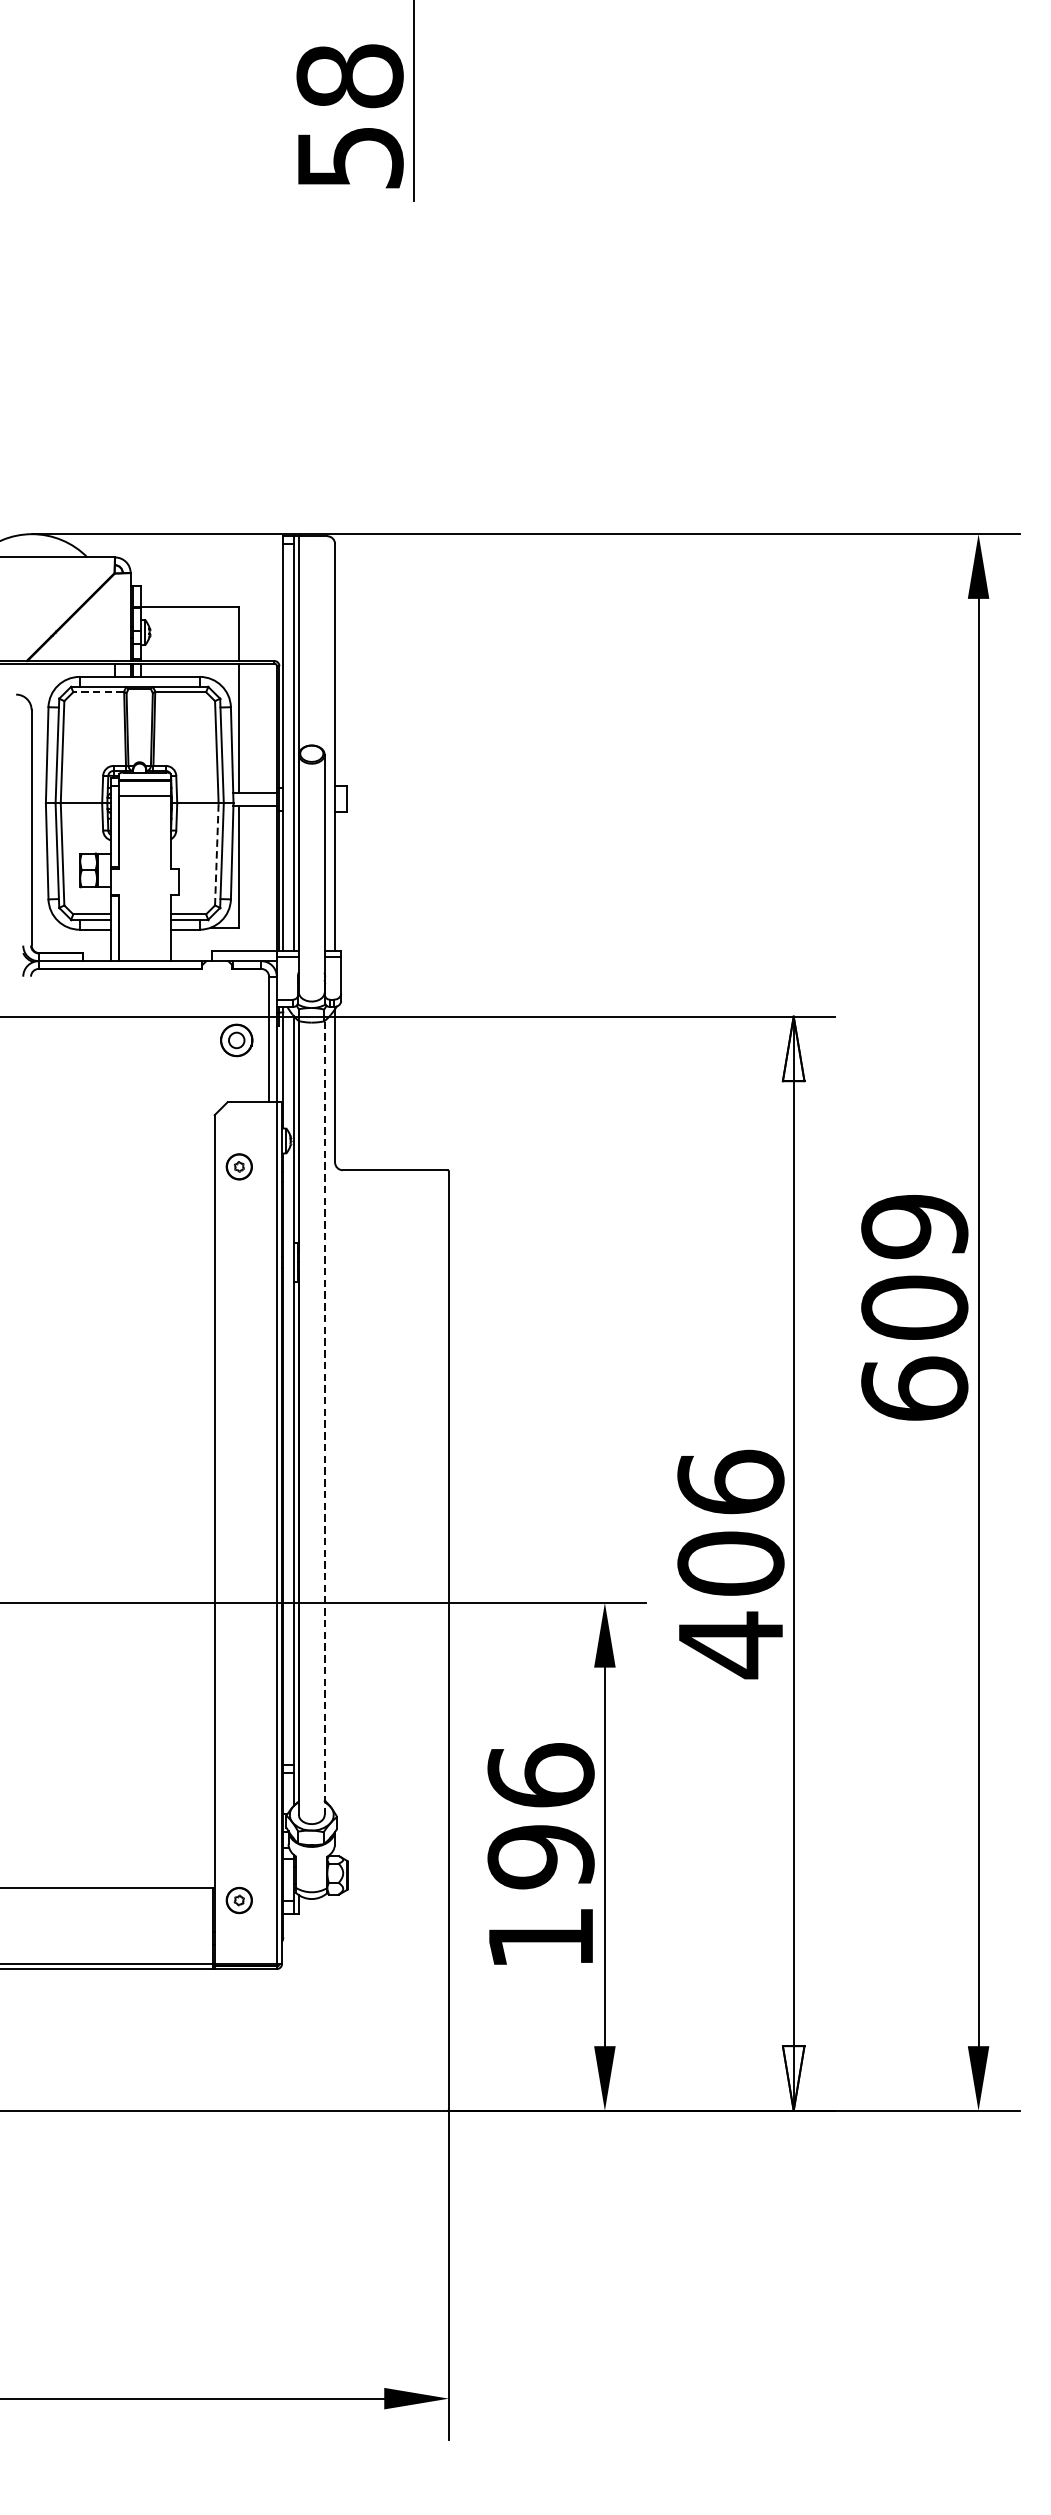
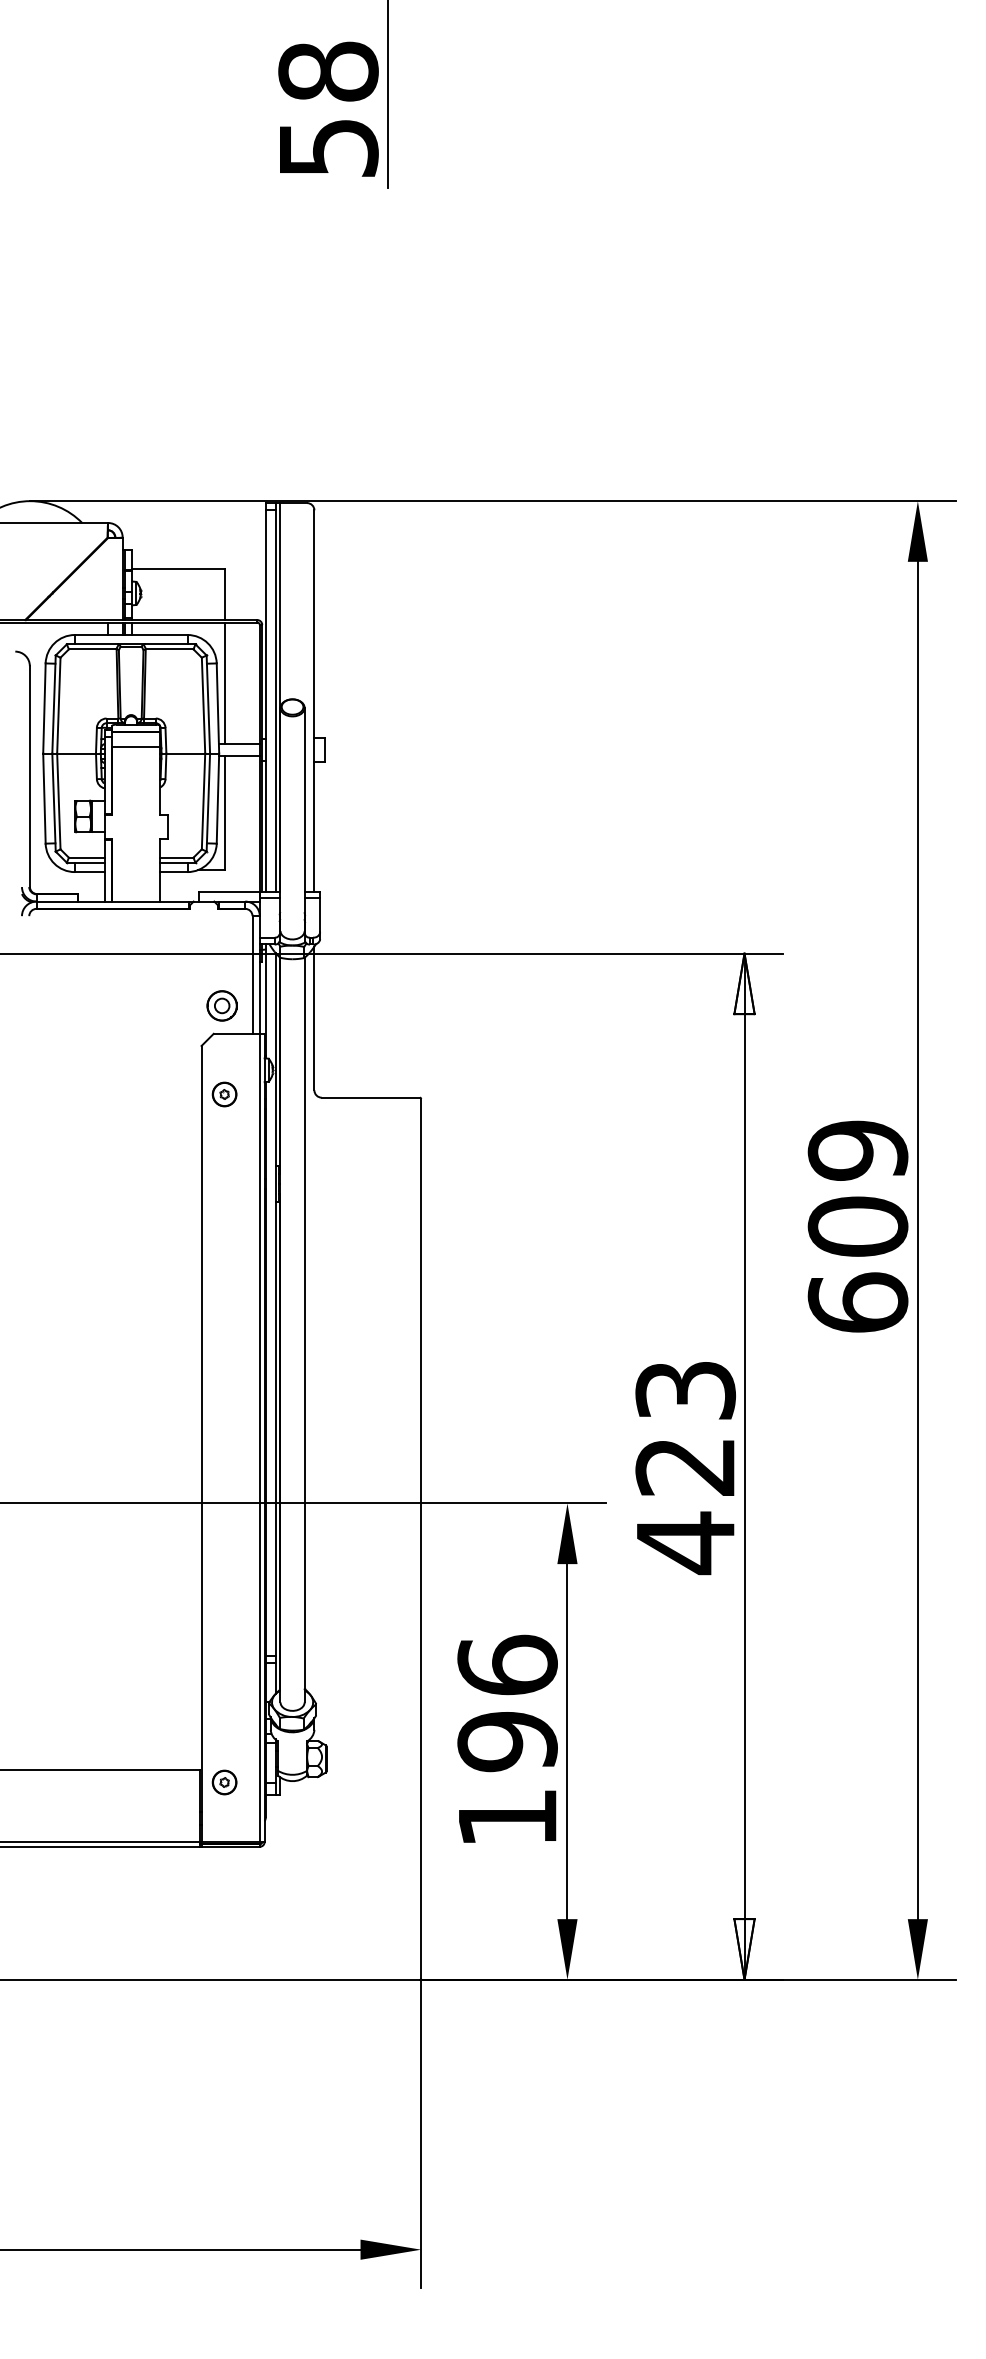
line: (98, 692) -> (92, 649), dashed -> solid
line: (216, 854) -> (203, 801), dashed -> solid
part: (235, 1039) -> (221, 1005), moved
line: (324, 1417) -> (304, 1329), dashed -> solid
text: (730, 1521) -> (685, 1427), 406 -> 423

